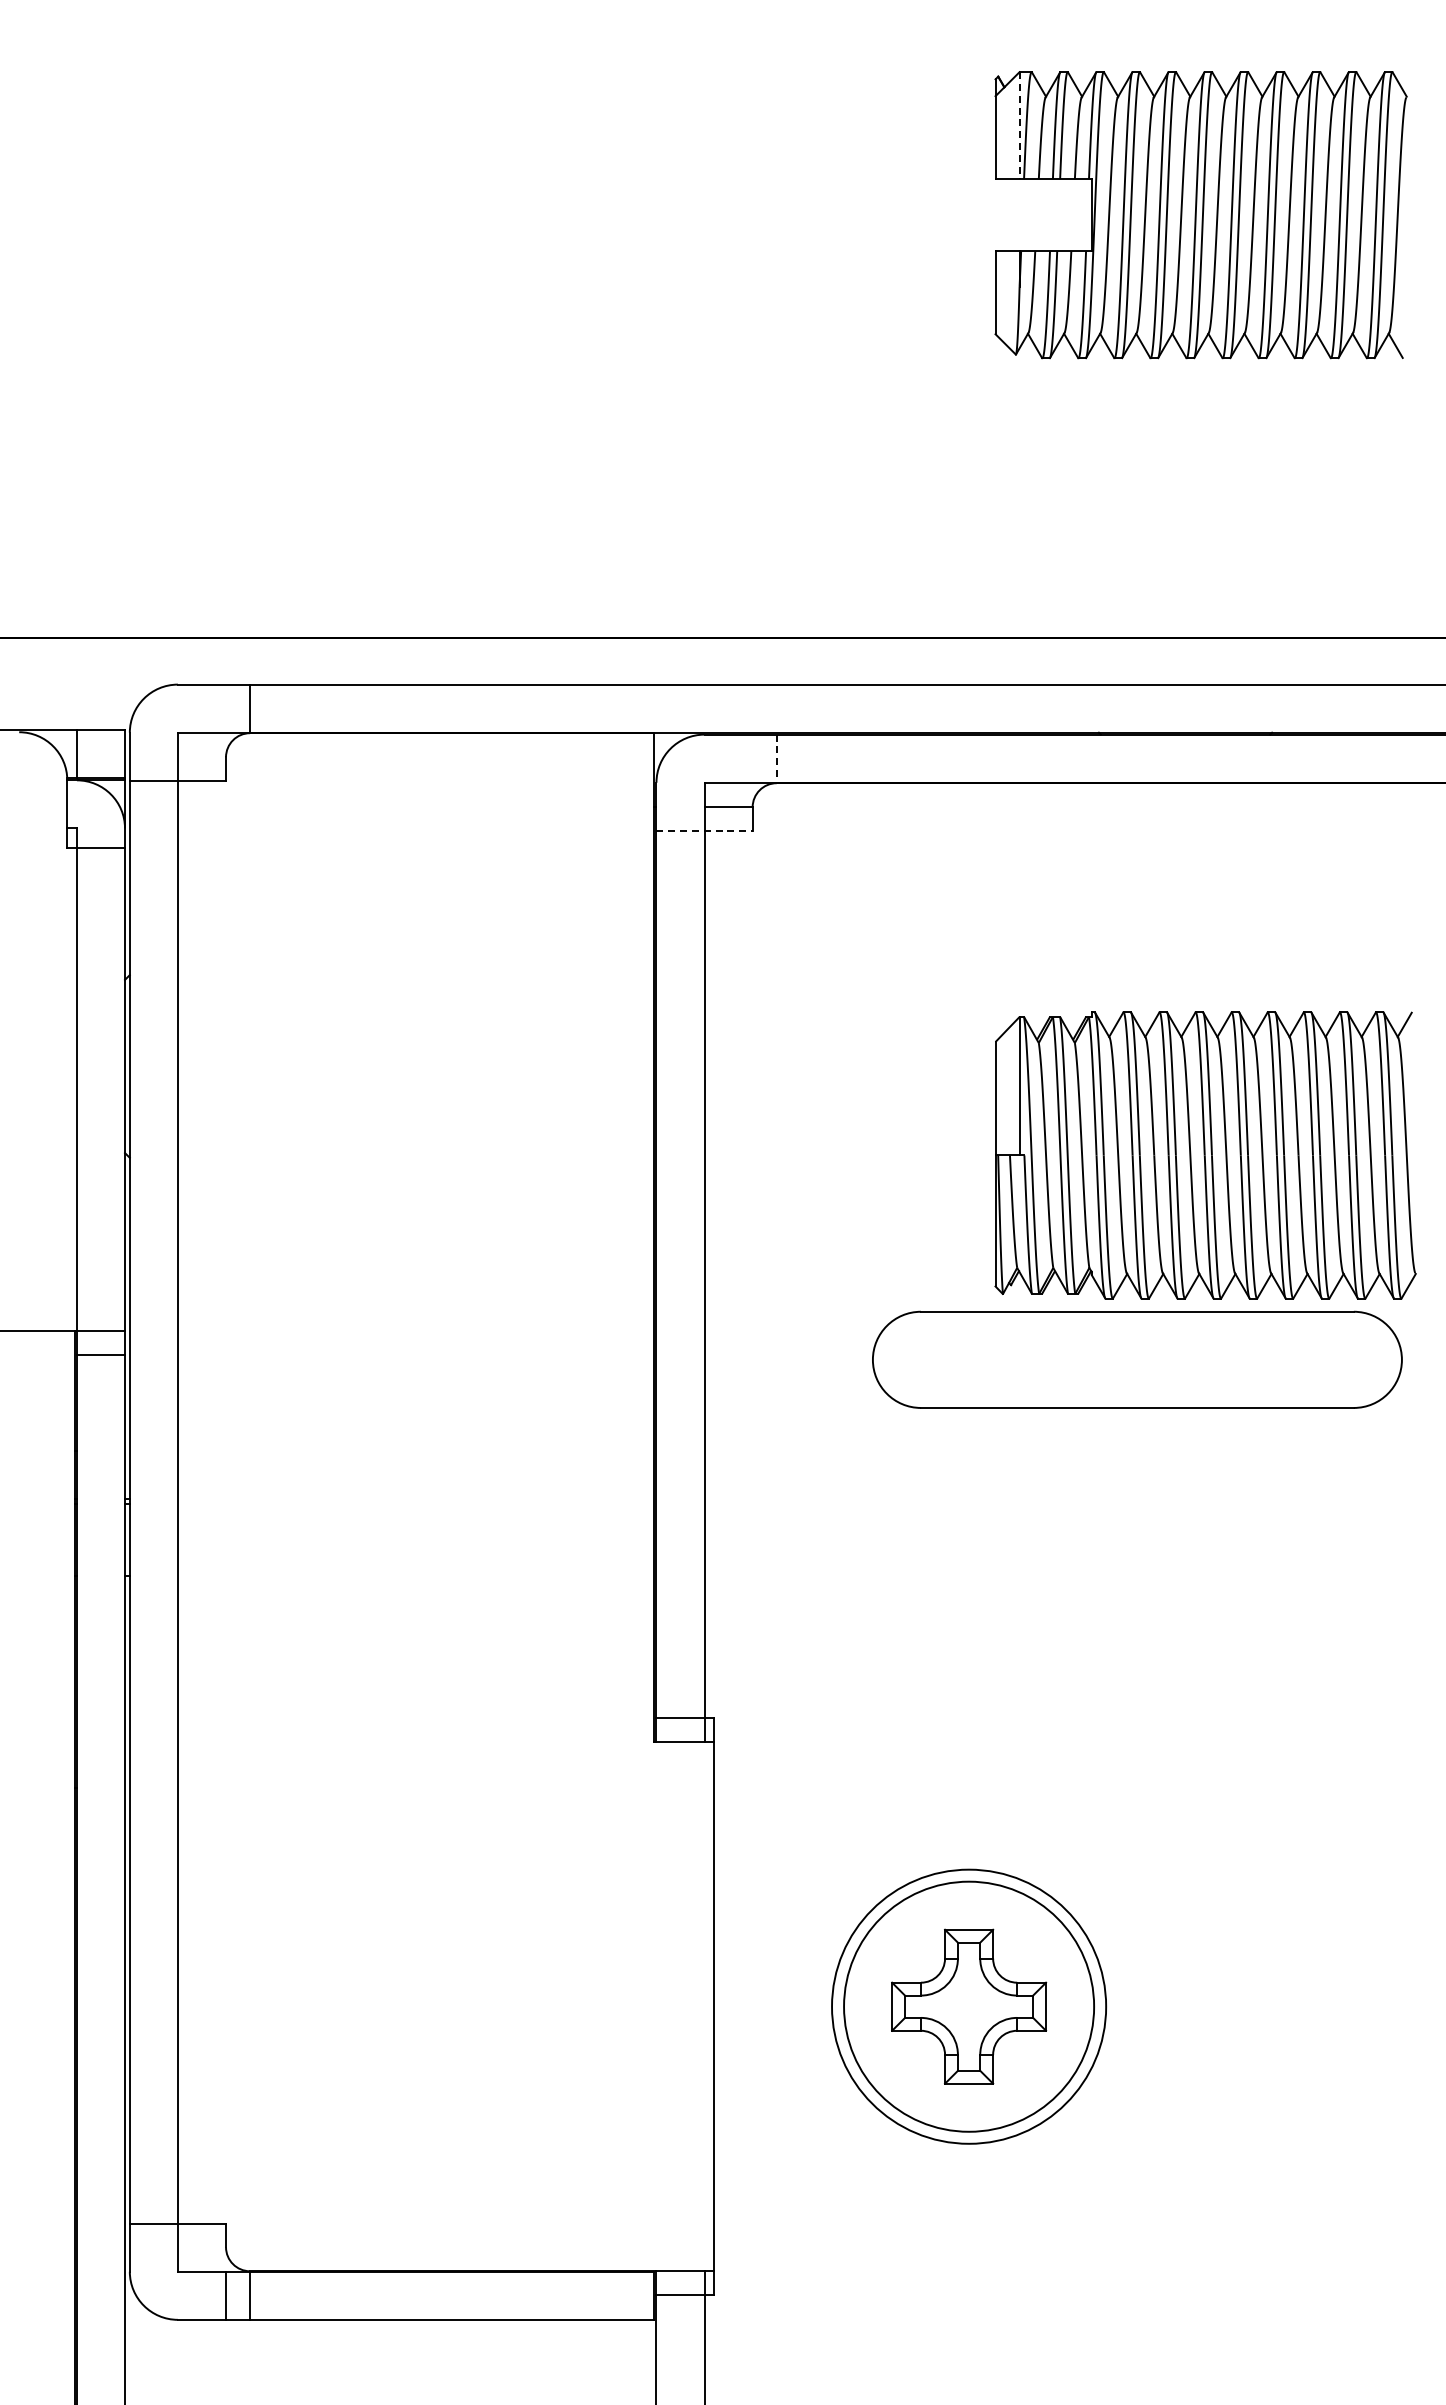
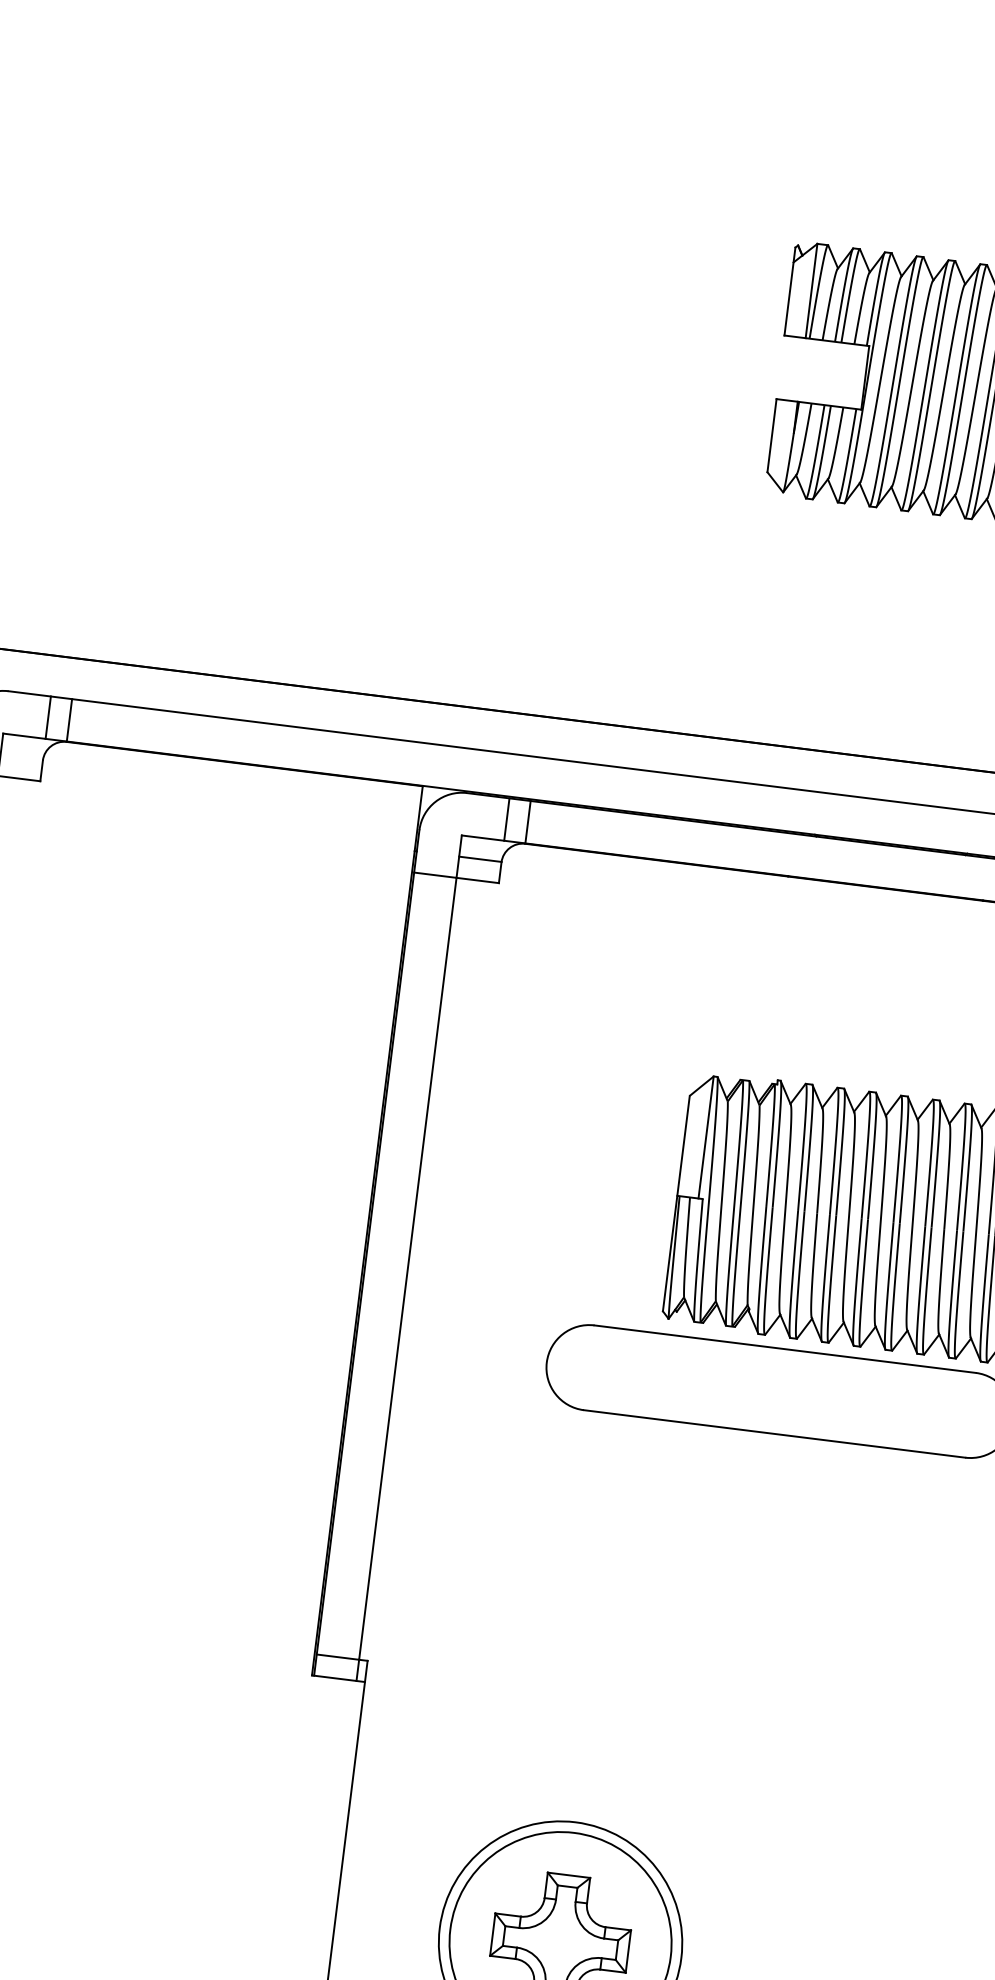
line: (1019, 125) -> (811, 290), dashed -> solid
line: (226, 708) -> (48, 717), added
line: (752, 758) -> (506, 819), added
line: (776, 759) -> (527, 822), dashed -> solid
line: (705, 830) -> (457, 877), dashed -> solid

